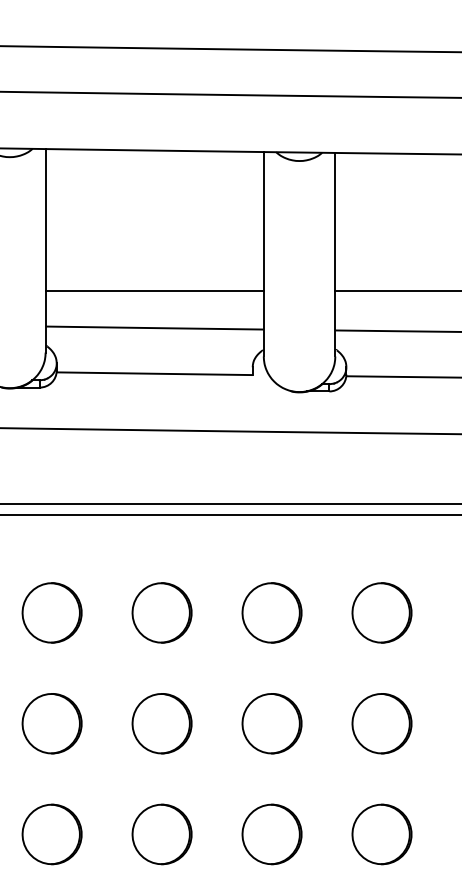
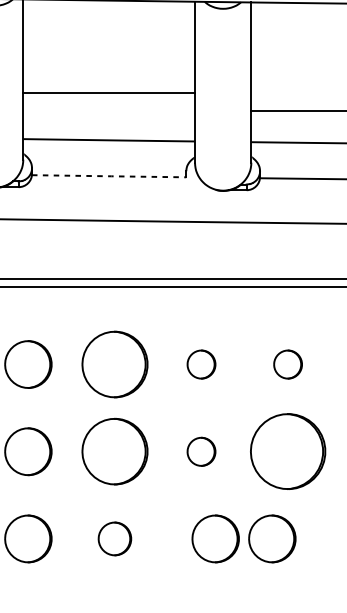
line: (154, 291) -> (108, 93), moved
line: (154, 373) -> (108, 176), solid -> dashed
part: (161, 612) -> (114, 364), size x1.4
part: (271, 612) -> (201, 364), size x0.6
part: (381, 612) -> (287, 364), size x0.6
part: (161, 723) -> (114, 451), size x1.4
part: (271, 723) -> (201, 451), size x0.6
part: (381, 723) -> (287, 451), size x1.6
part: (161, 834) -> (114, 538), size x0.7
part: (271, 834) -> (215, 538), moved
part: (381, 834) -> (271, 538), moved

